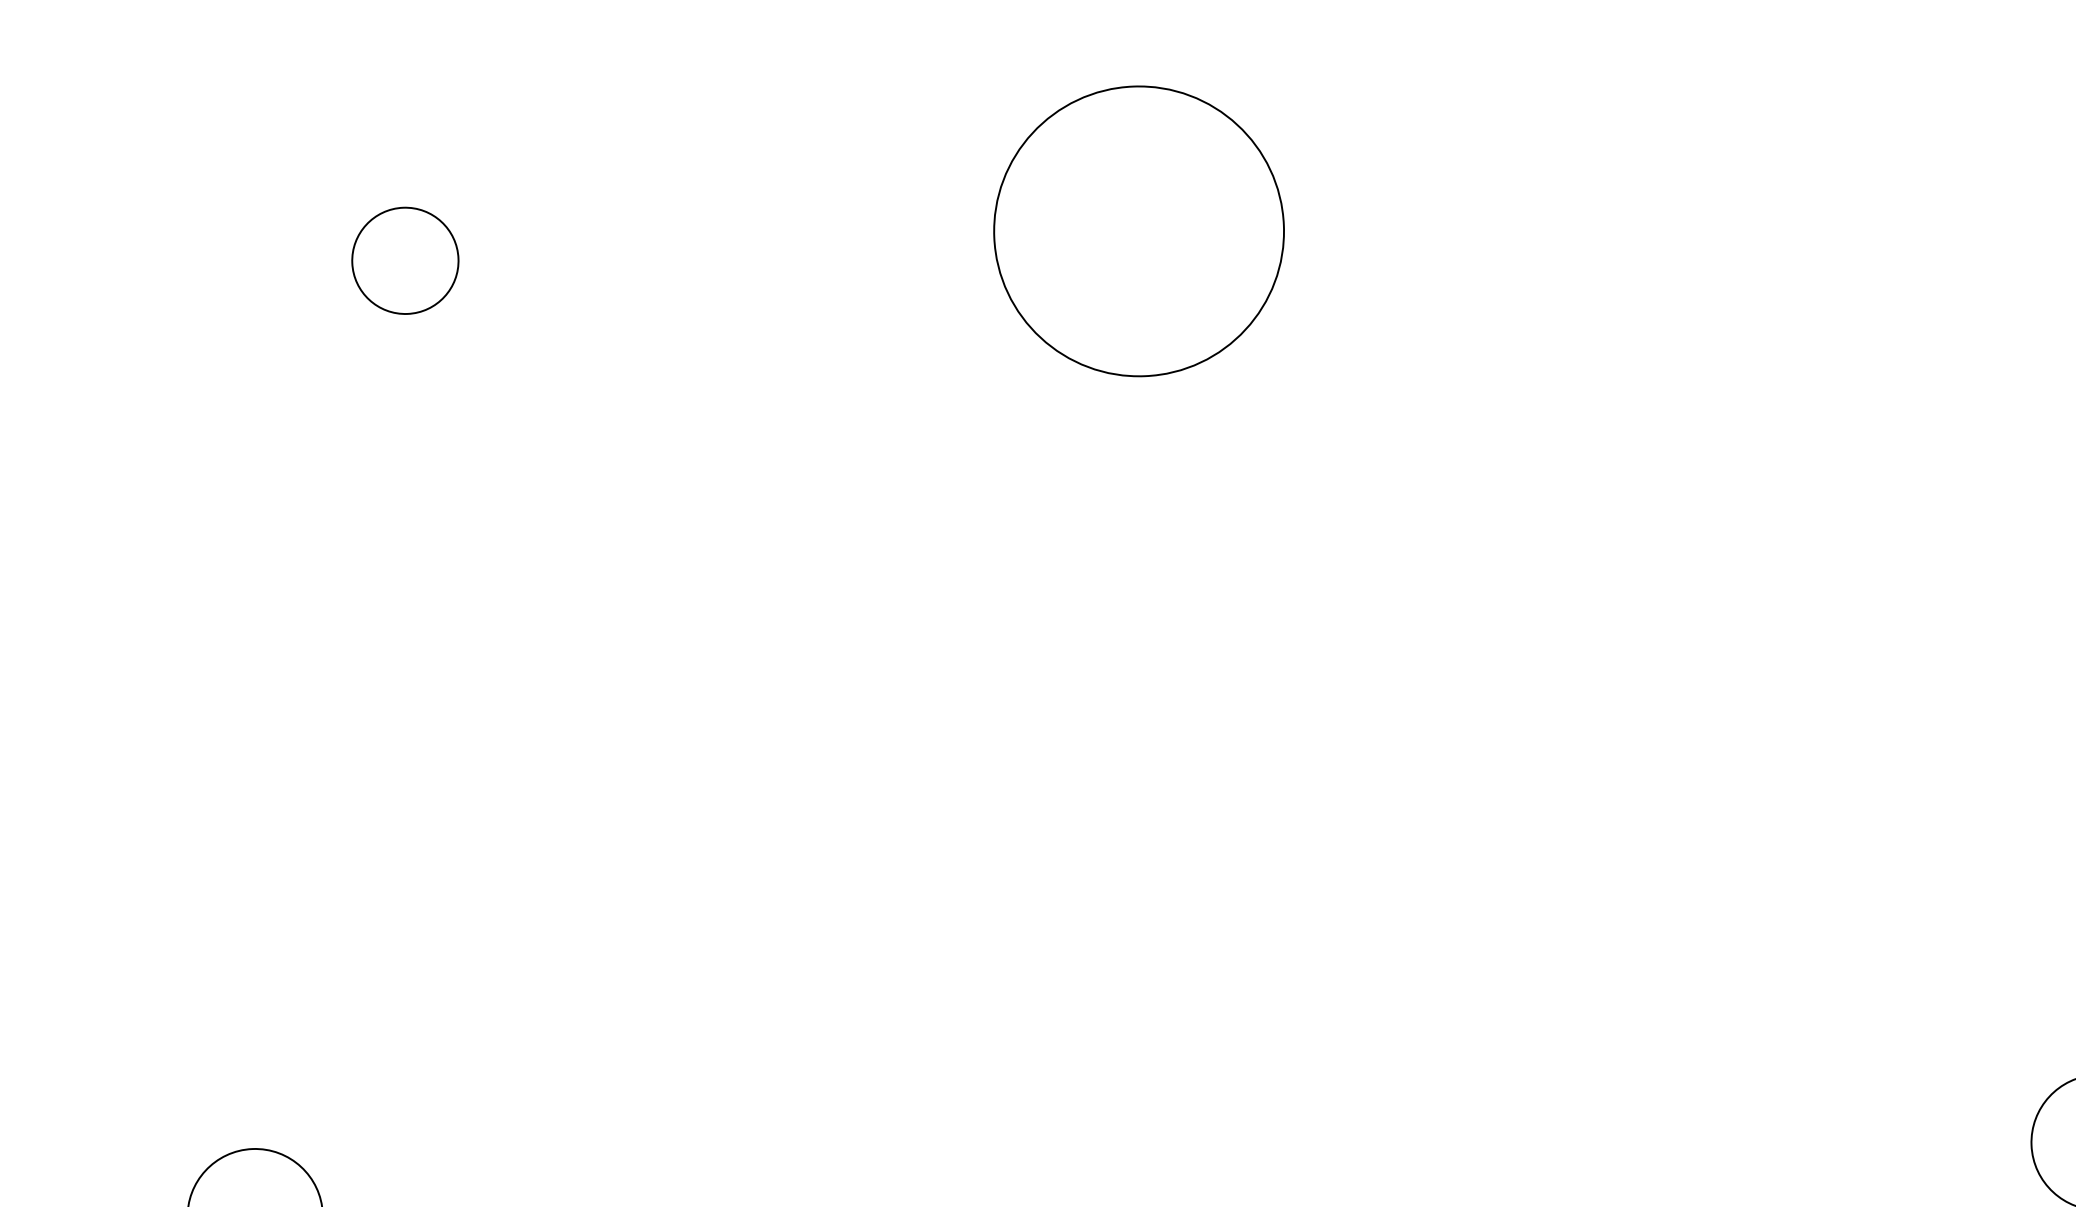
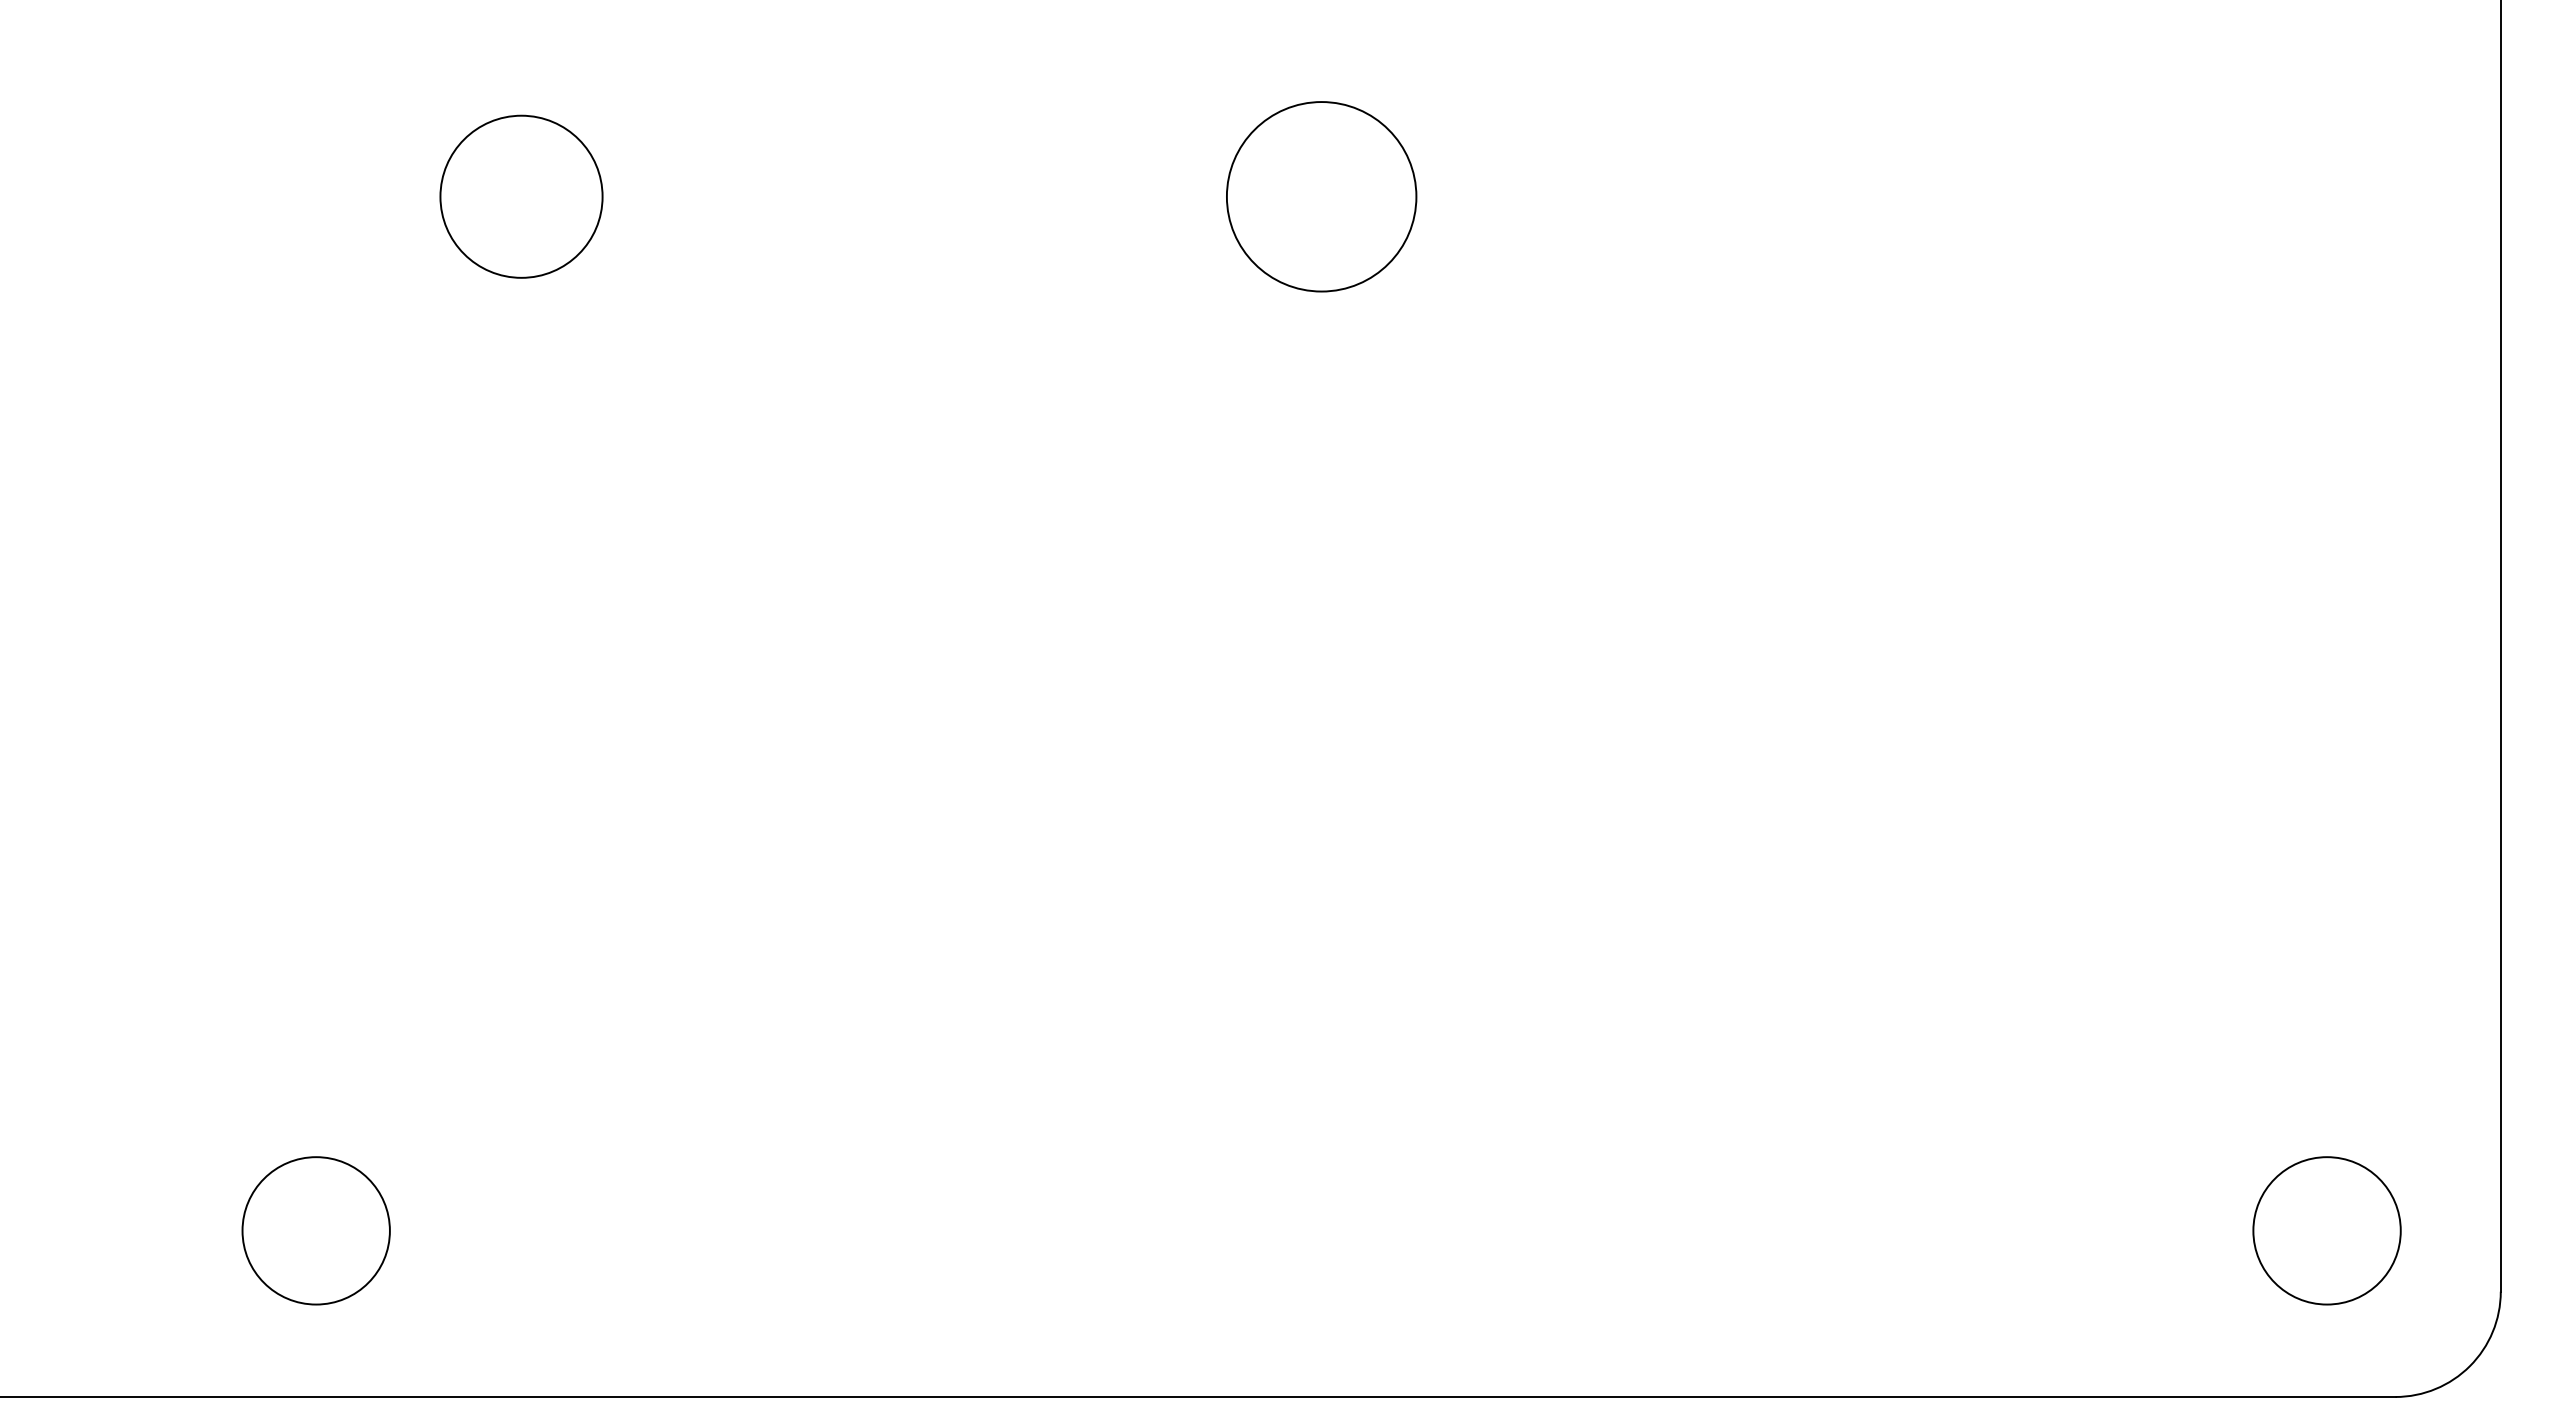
circle: (1138, 231) -> (1321, 196), size x0.6
circle: (405, 260) -> (521, 196), size x1.4

